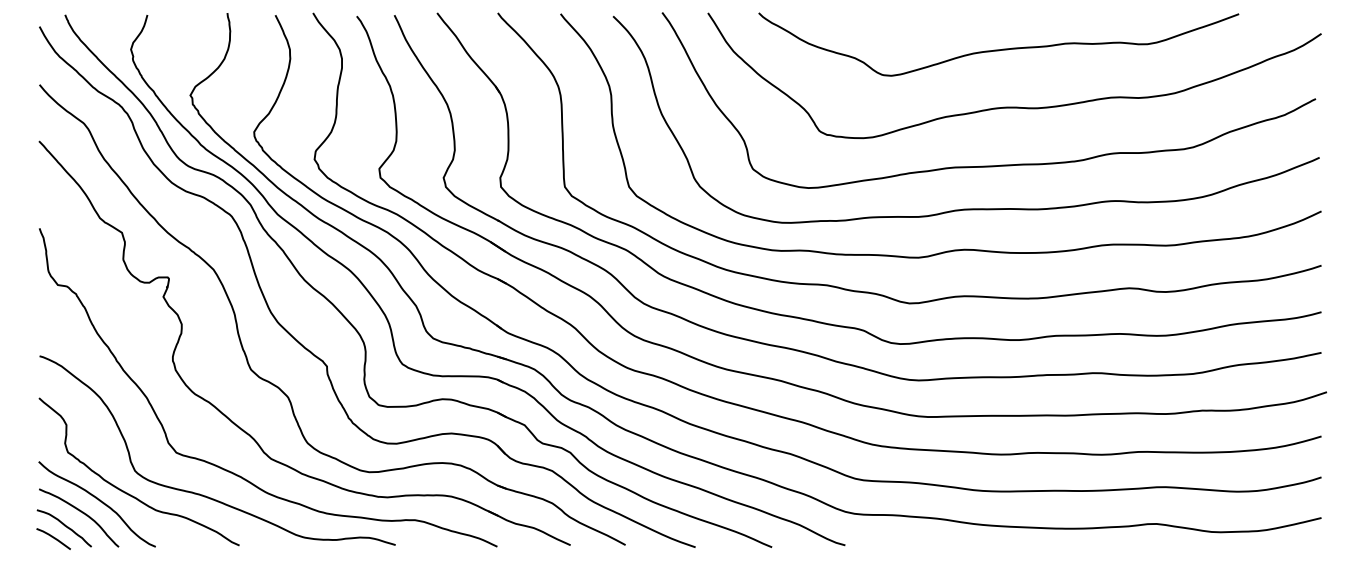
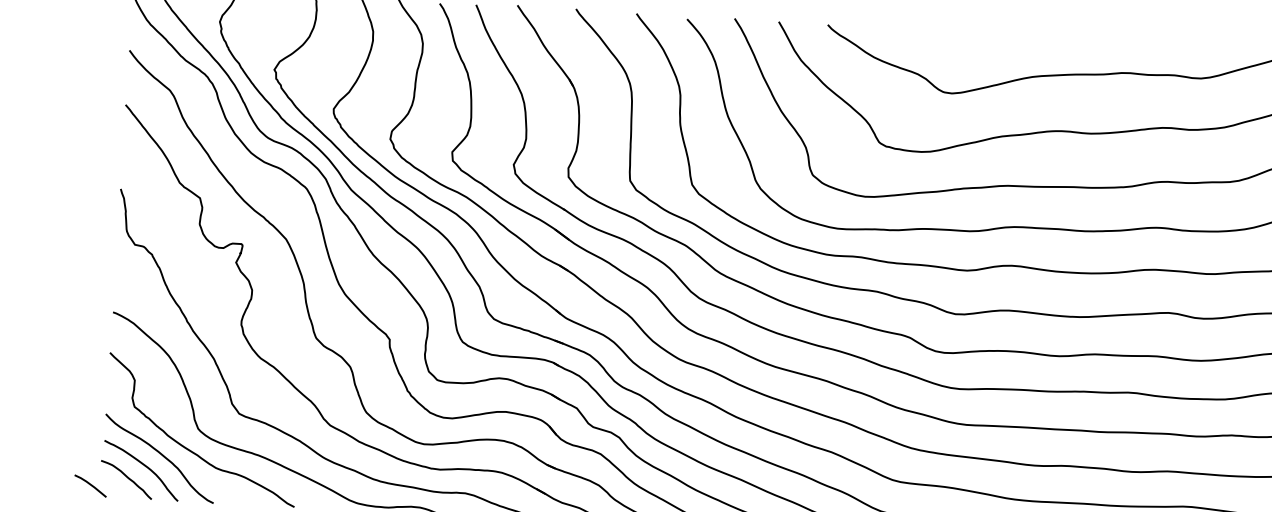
line: (53, 538) -> (90, 485), moved

